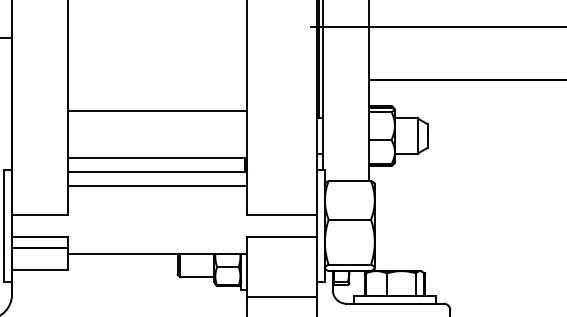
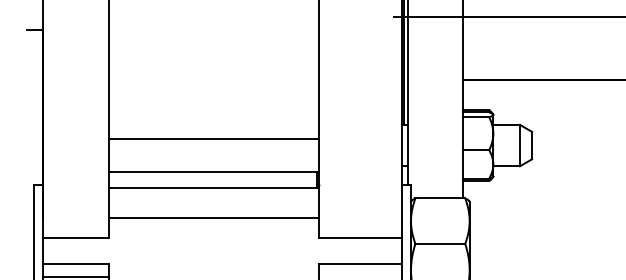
line: (157, 111) -> (214, 139), moved
line: (157, 185) -> (214, 217), moved

